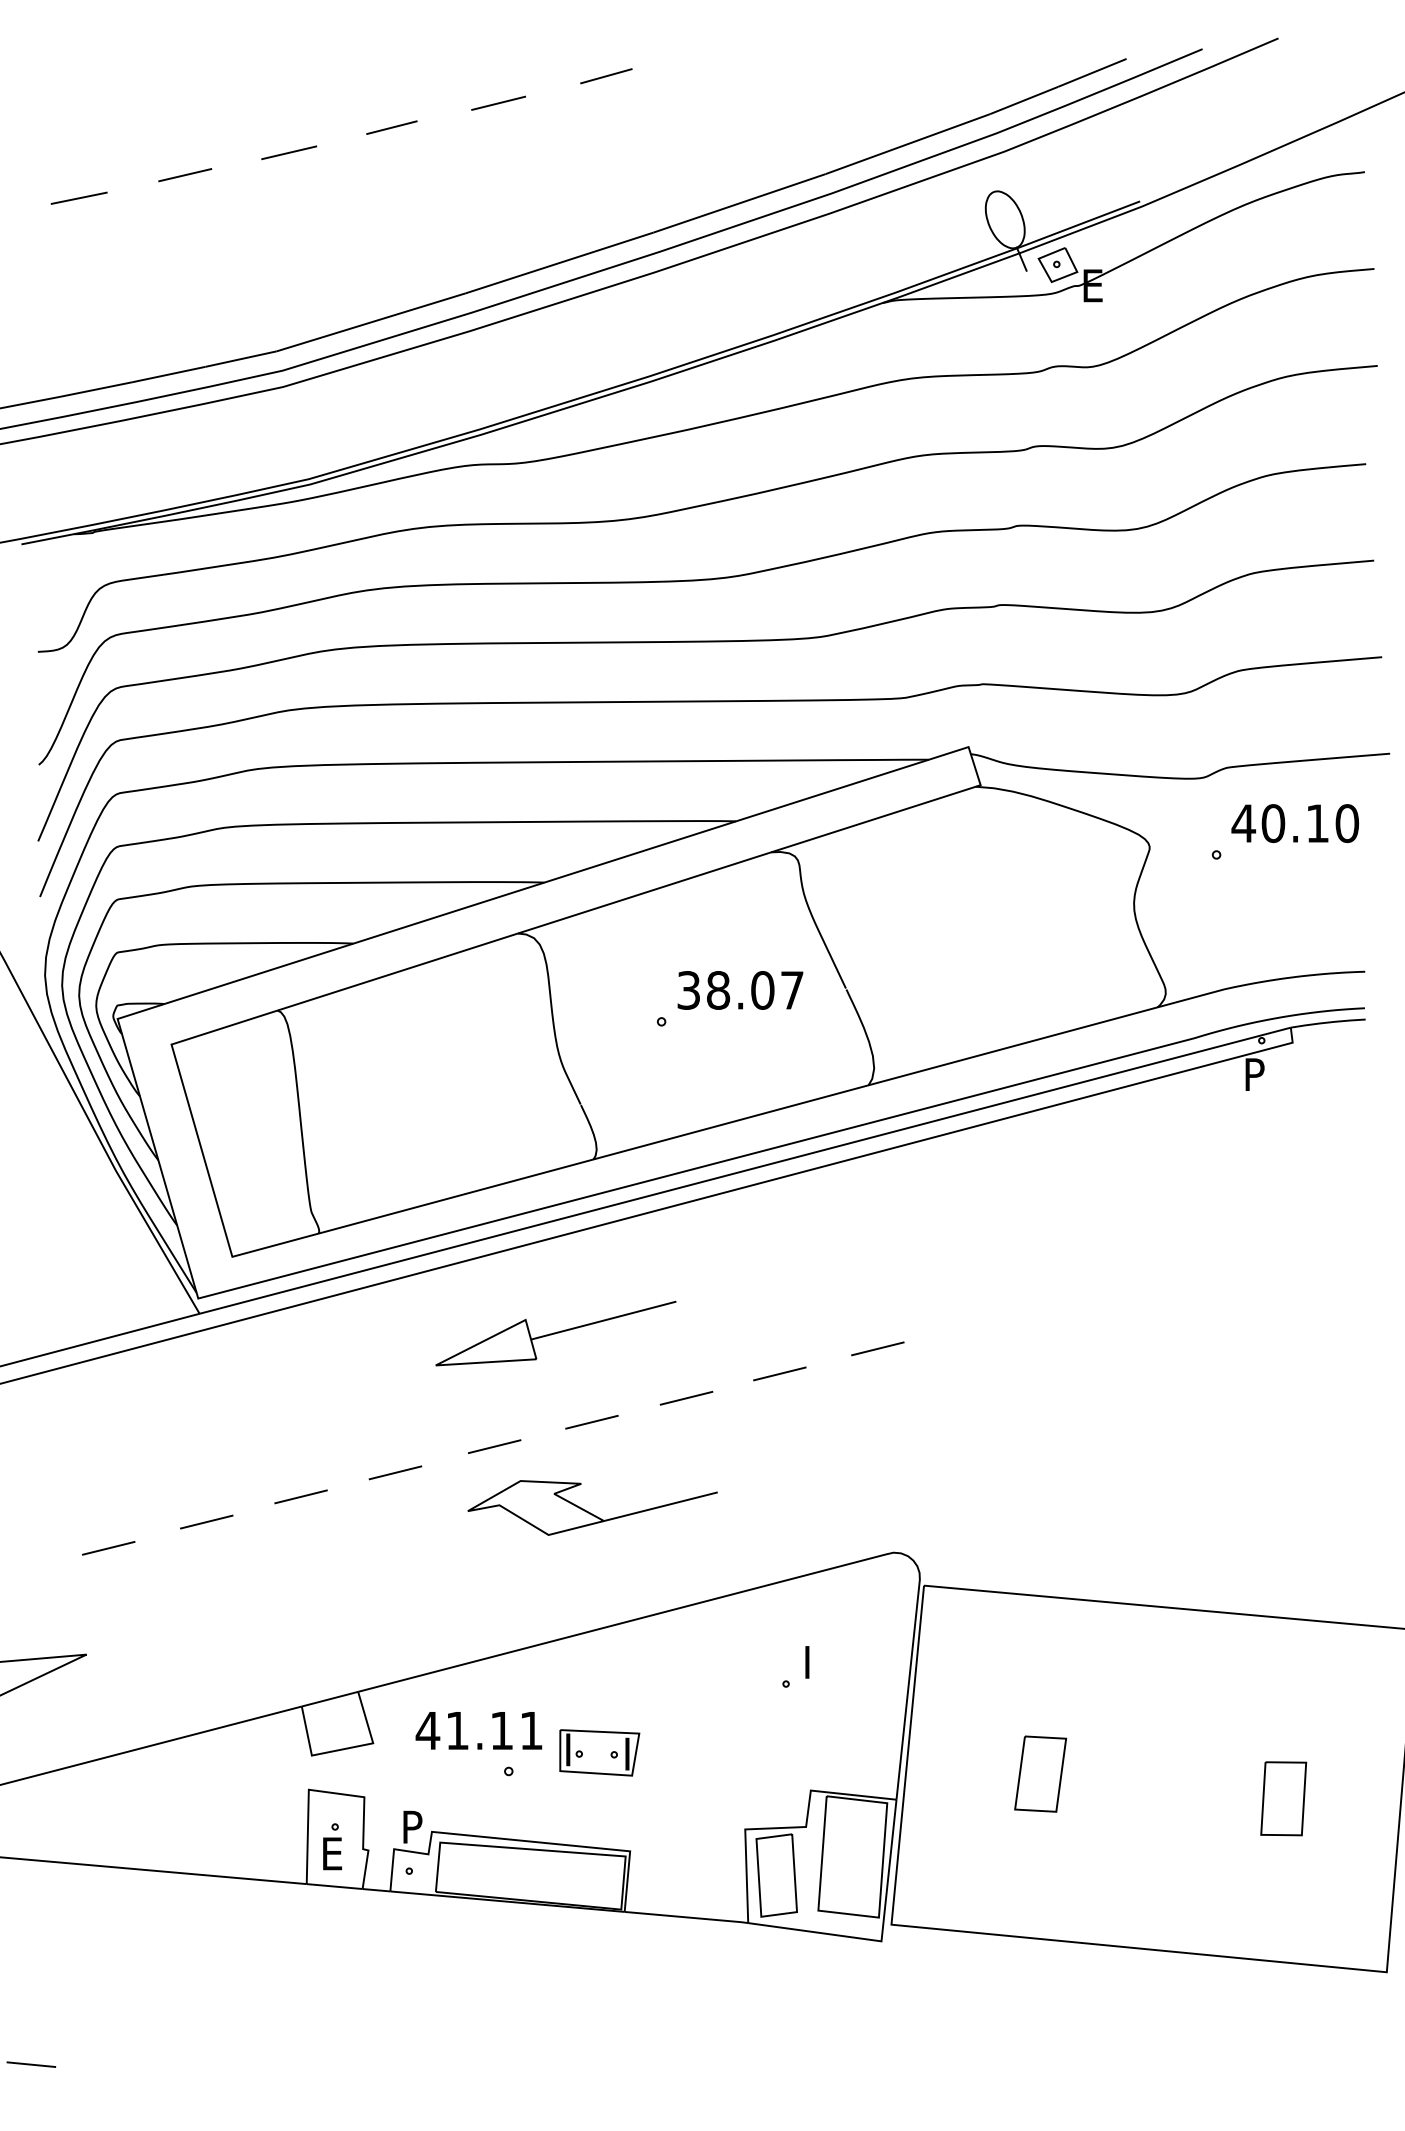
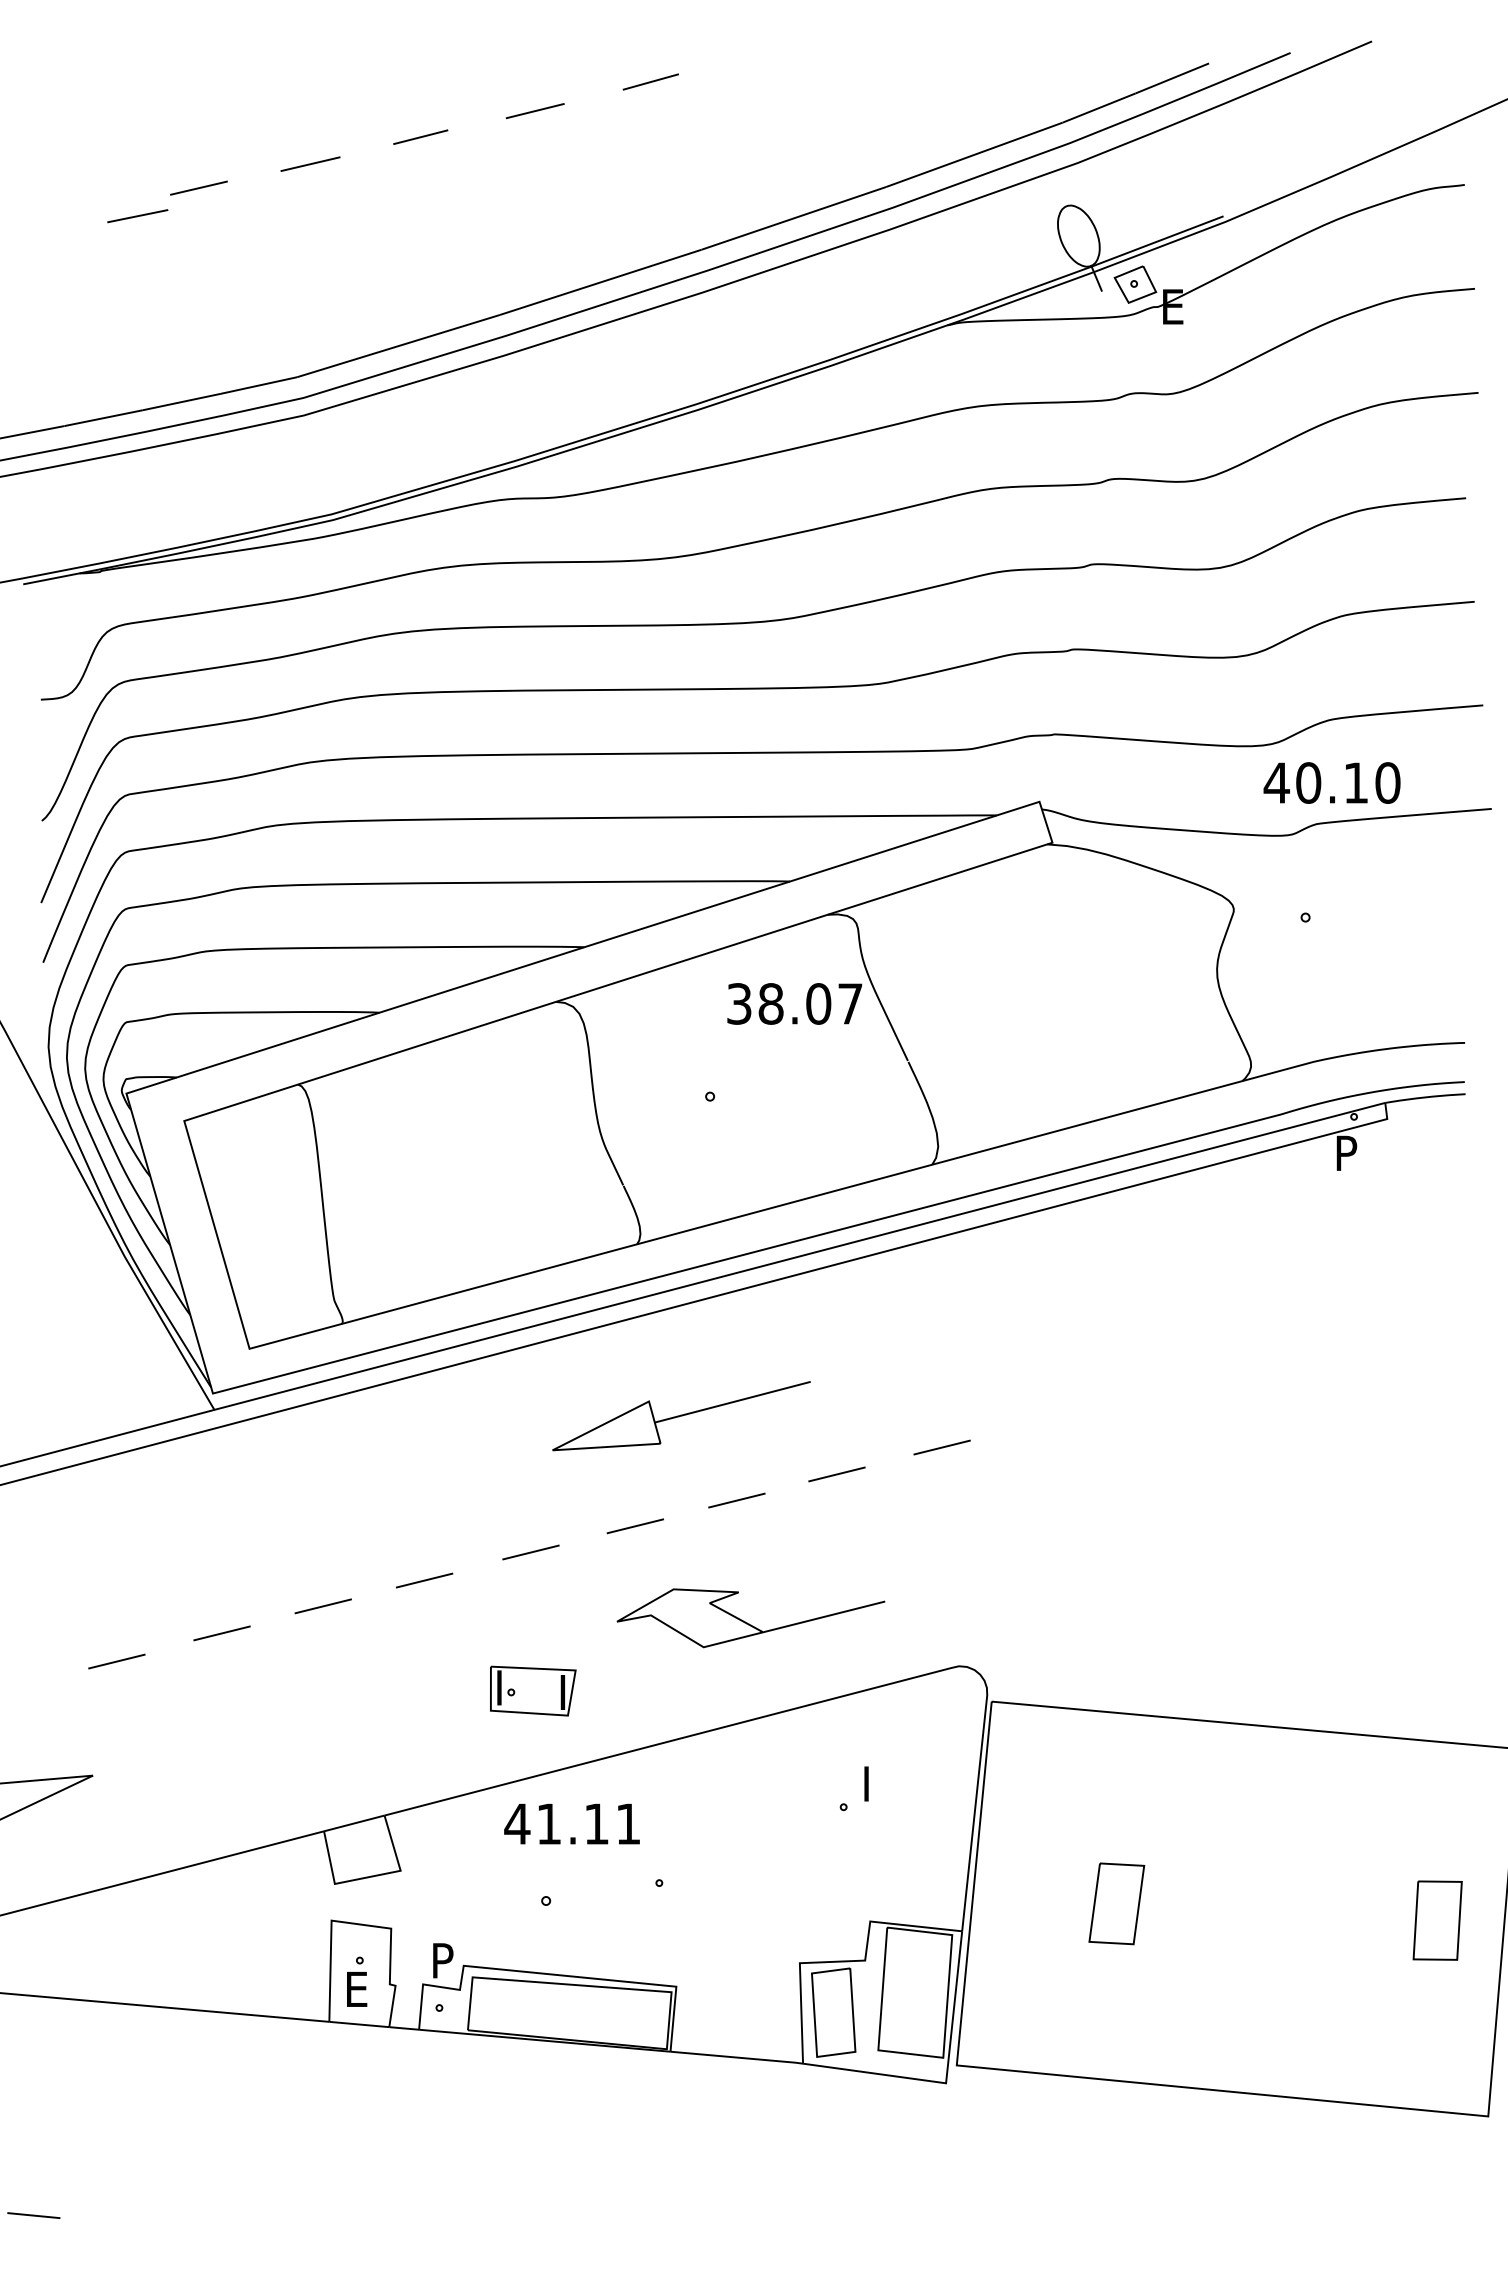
line: (78, 197) -> (137, 215), moved
text: (1294, 823) -> (1331, 782), moved
text: (740, 990) -> (794, 1004), moved
part: (555, 1333) -> (681, 1416), moved
curve: (590, 1512) -> (748, 1623), moved
text: (478, 1730) -> (571, 1823), moved
part: (599, 1752) -> (532, 1690), moved
part: (1283, 1798) -> (1437, 1920), moved

